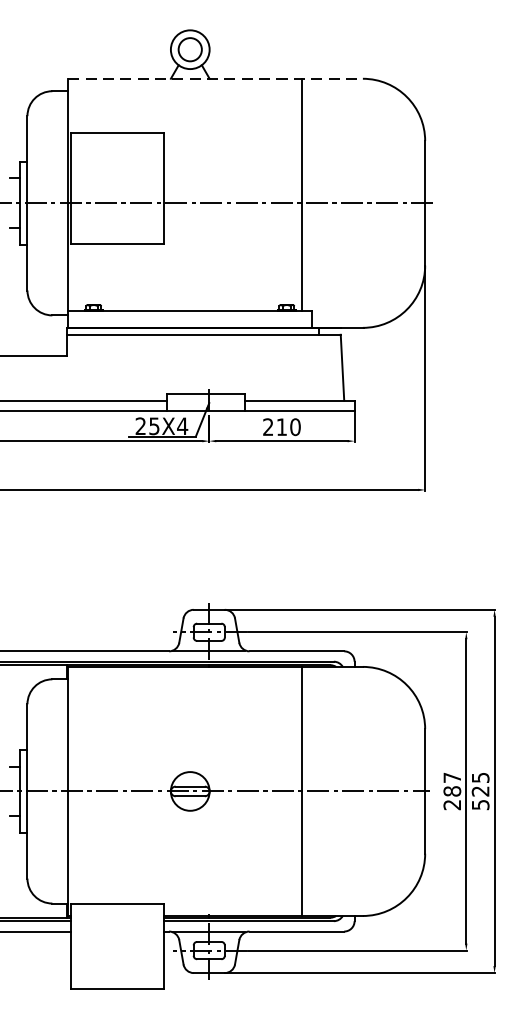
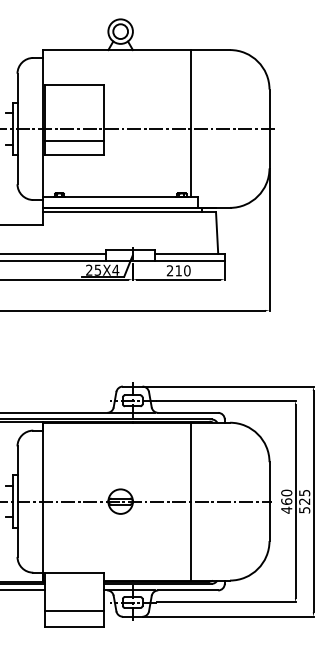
line: (216, 79) -> (137, 50), dashed -> solid
line: (117, 223) -> (74, 141), added
text: (451, 791) -> (286, 501), 287 -> 460
line: (117, 964) -> (74, 611), added

